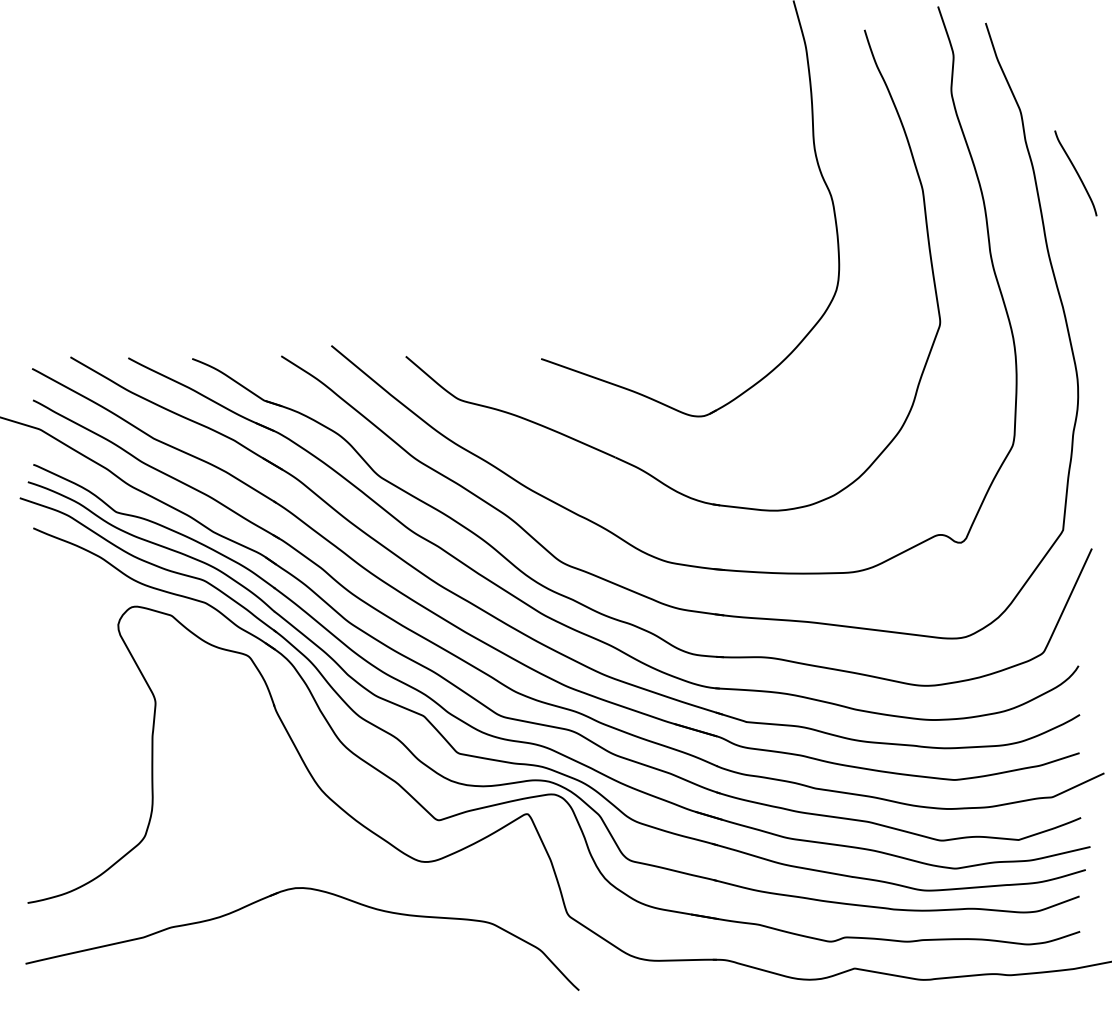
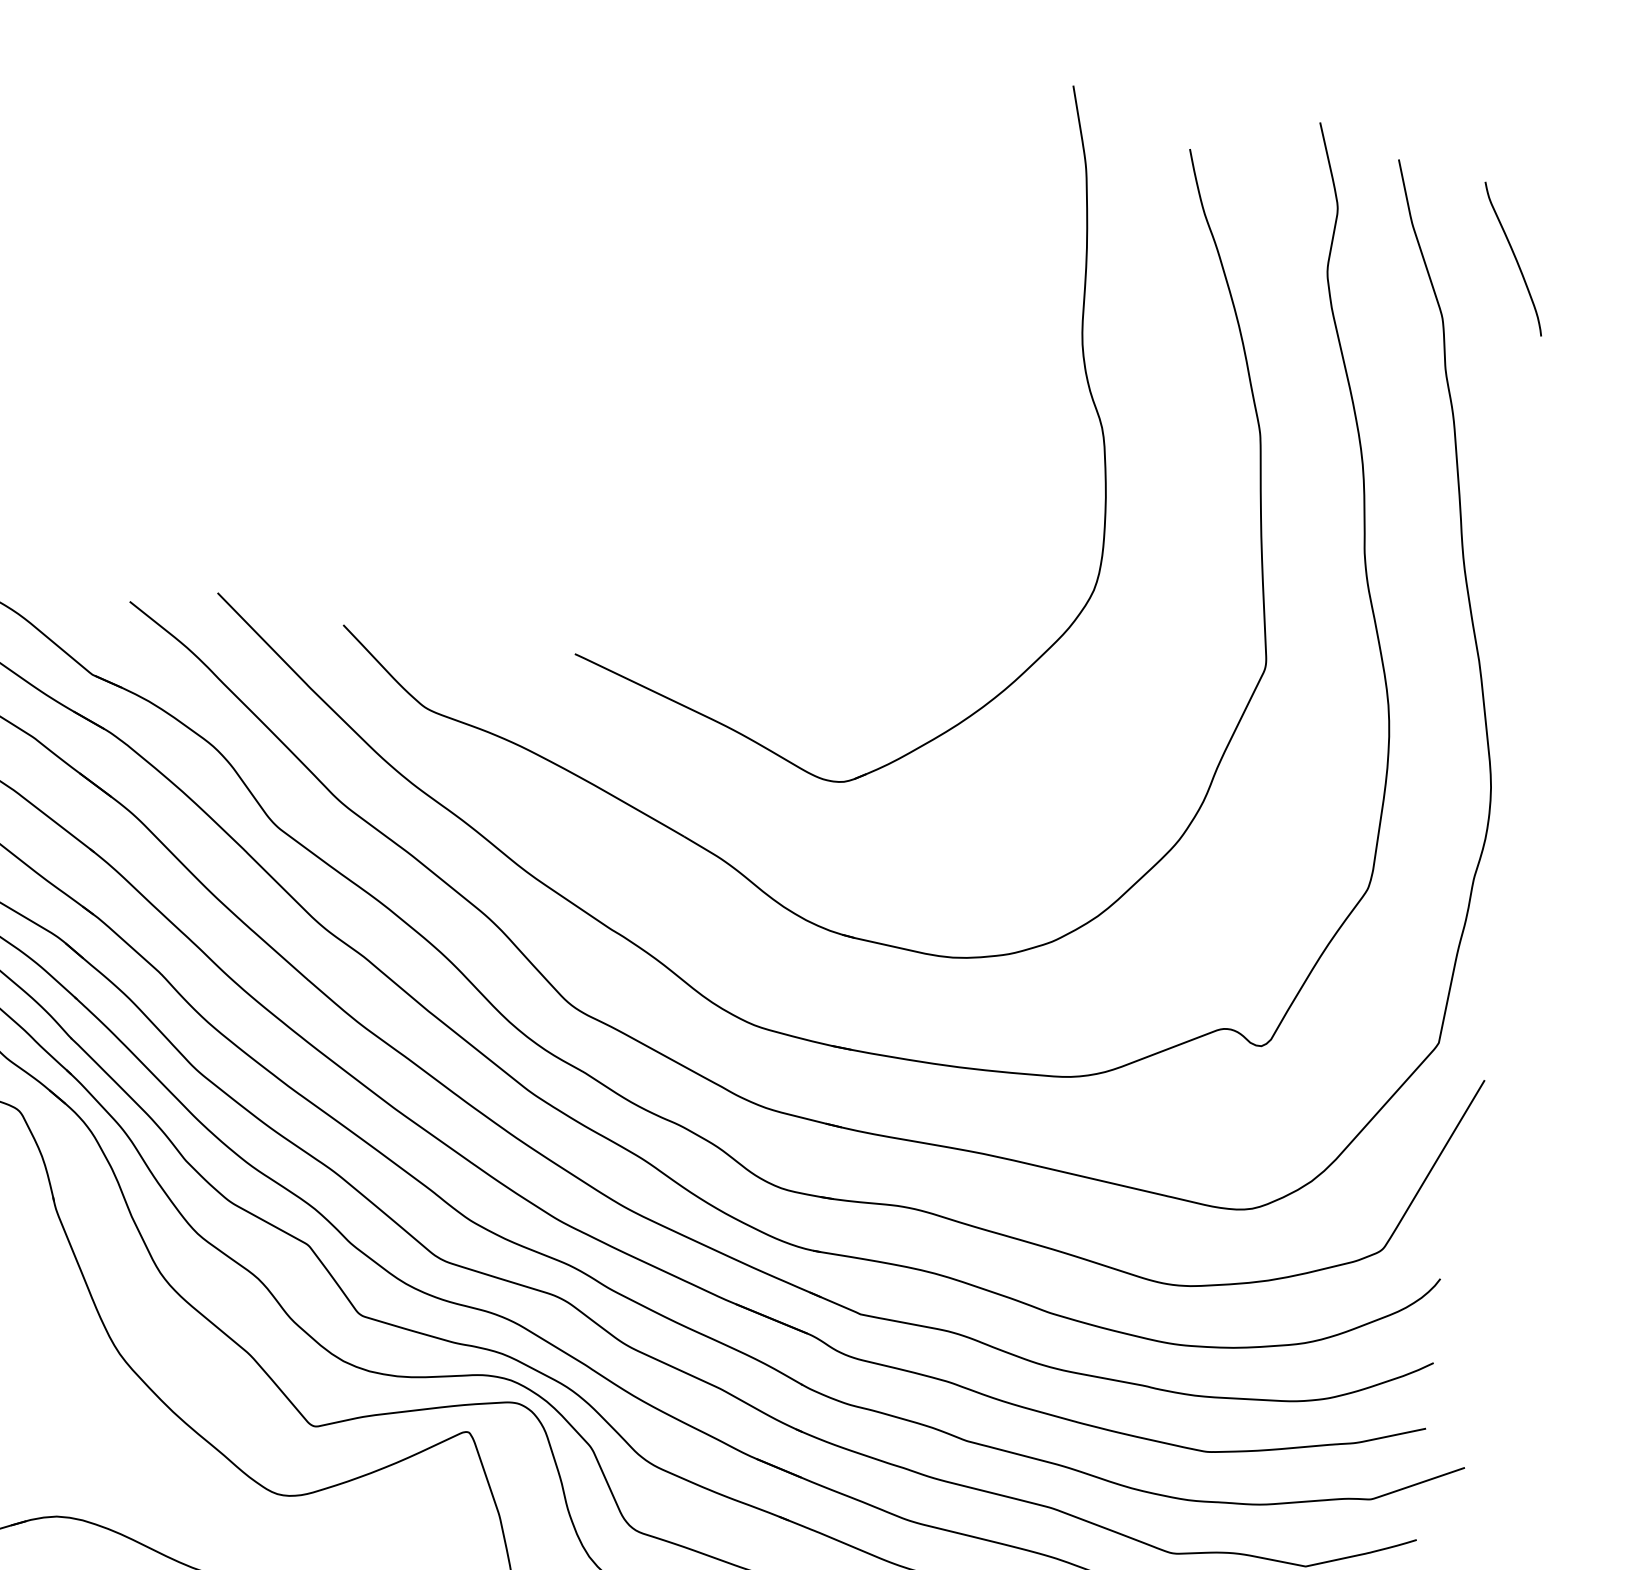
curve: (1076, 173) -> (1514, 259), moved

